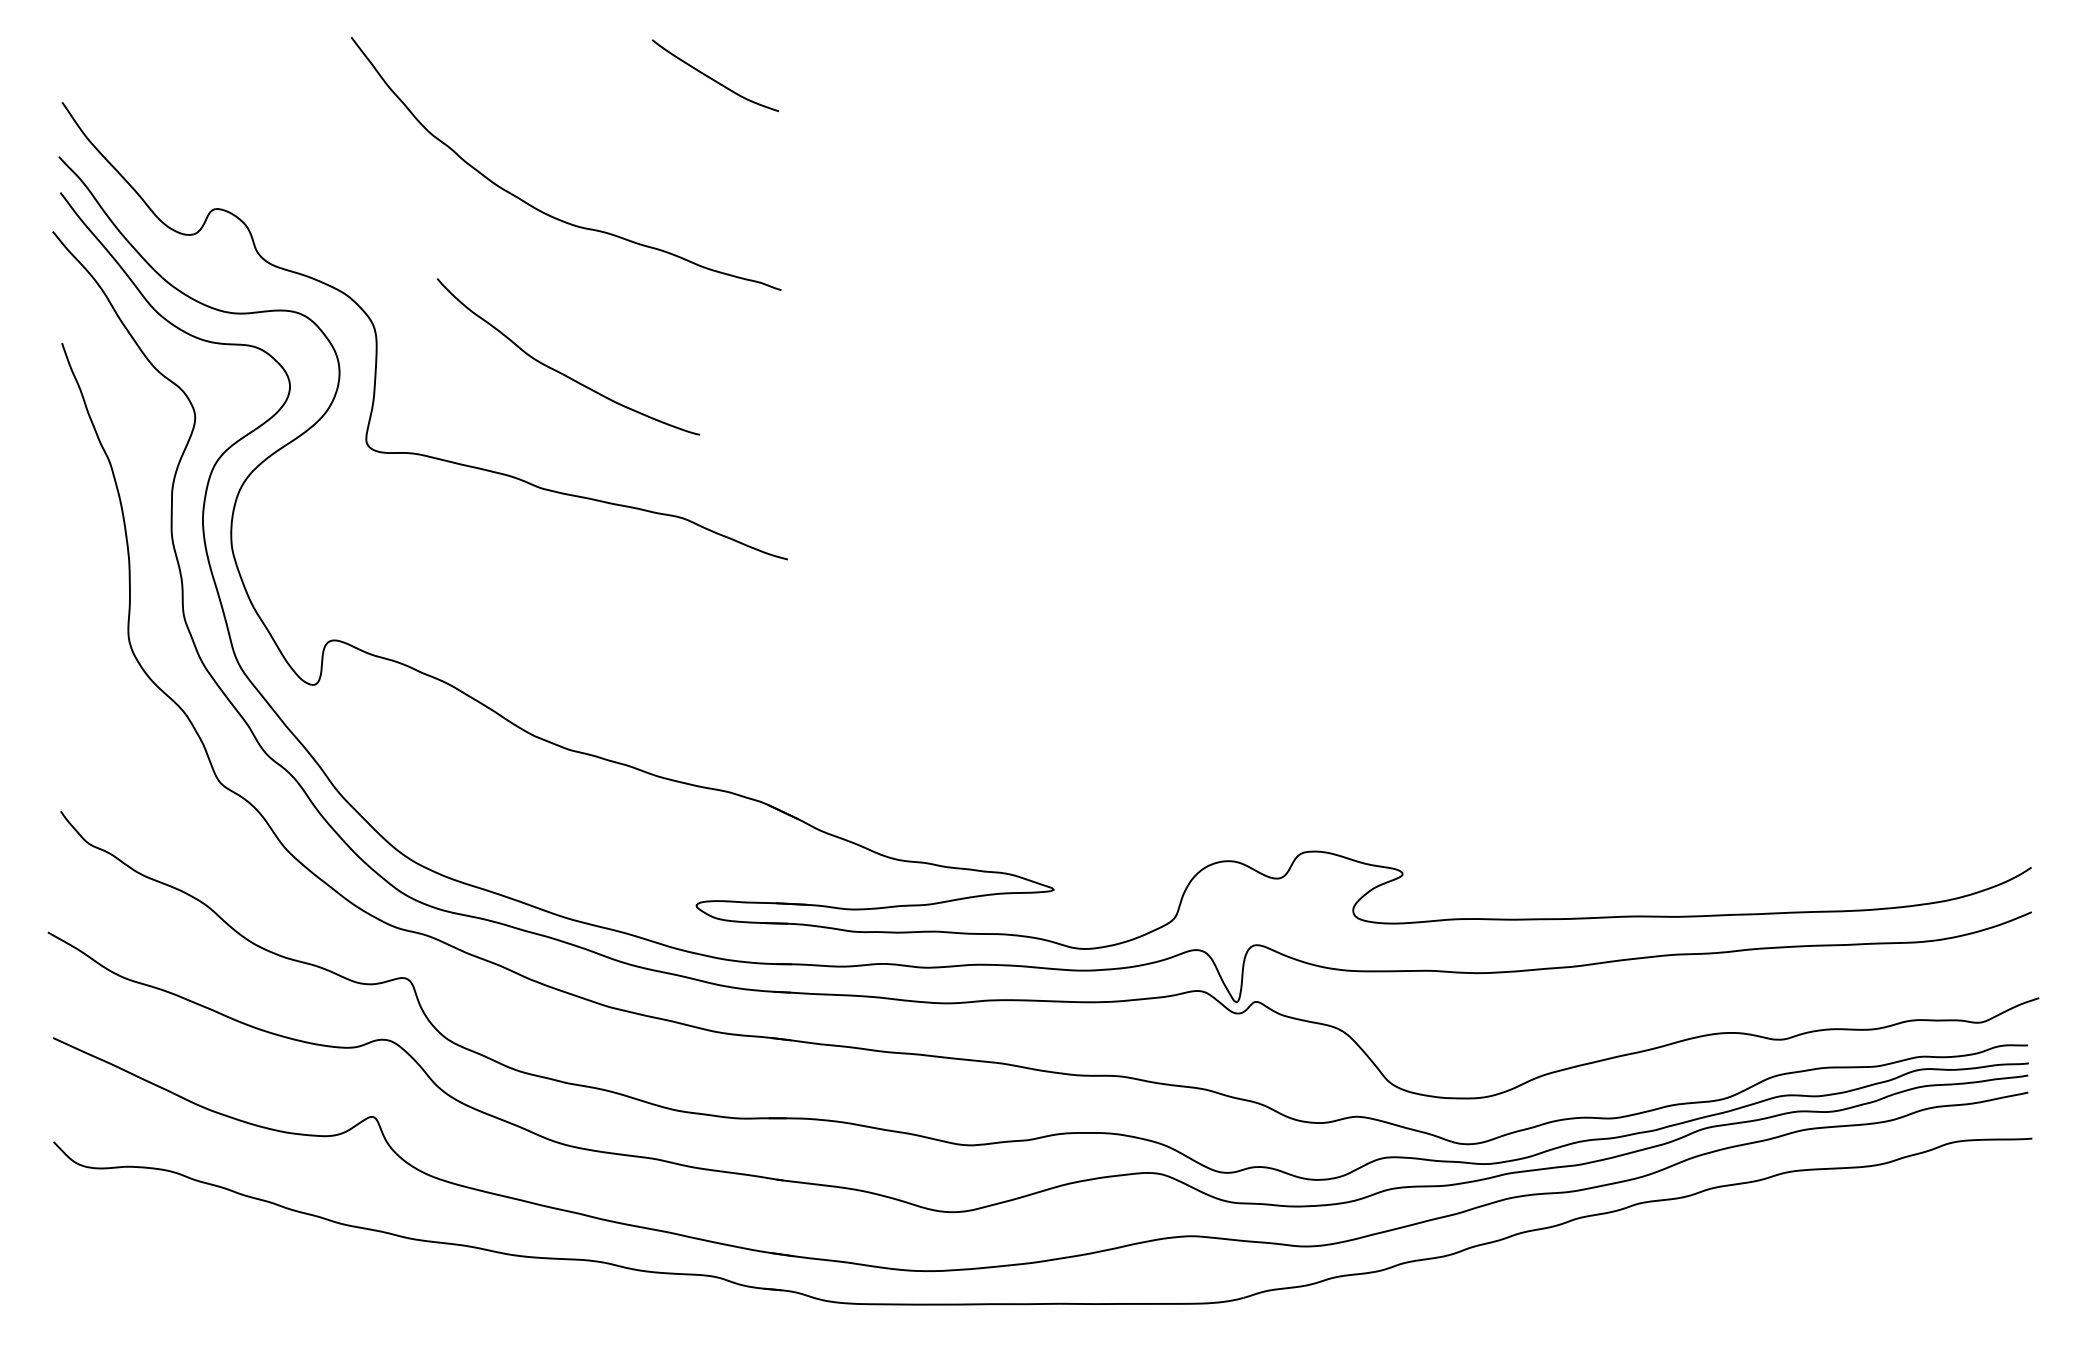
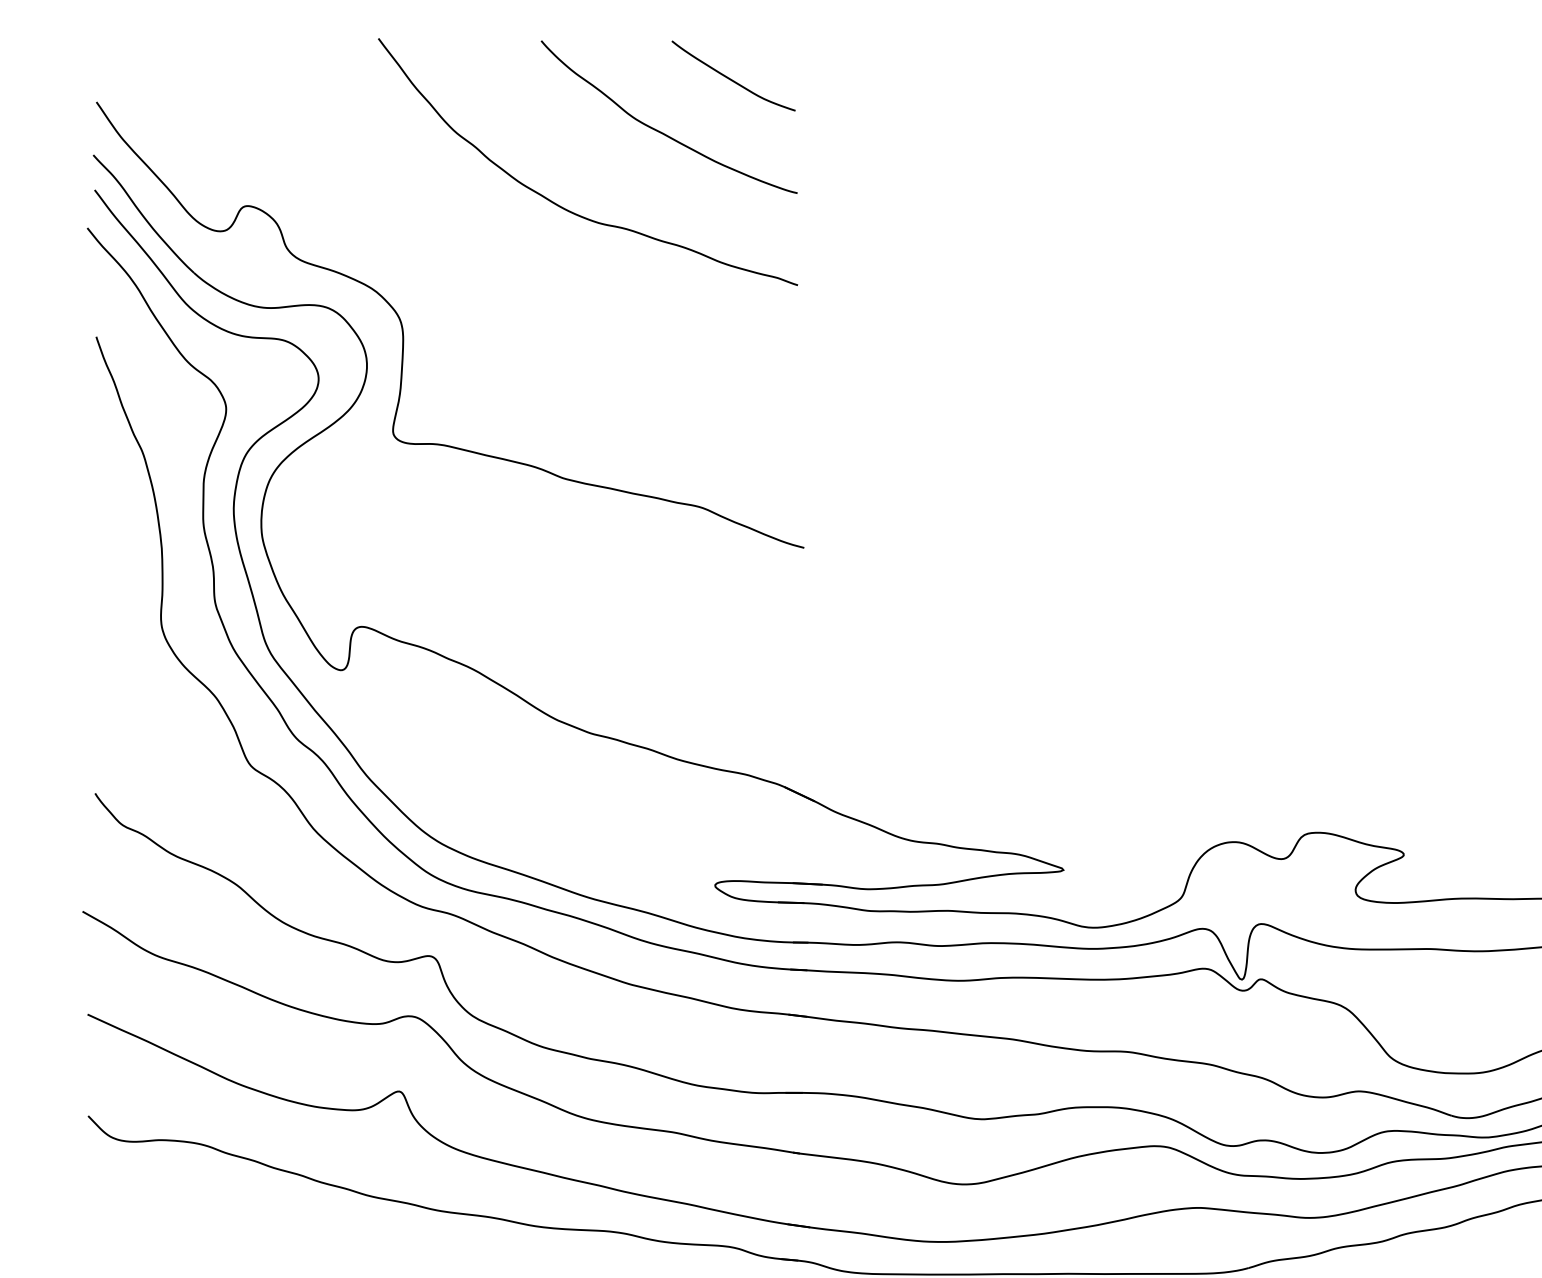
curve: (561, 372) -> (662, 132), moved

